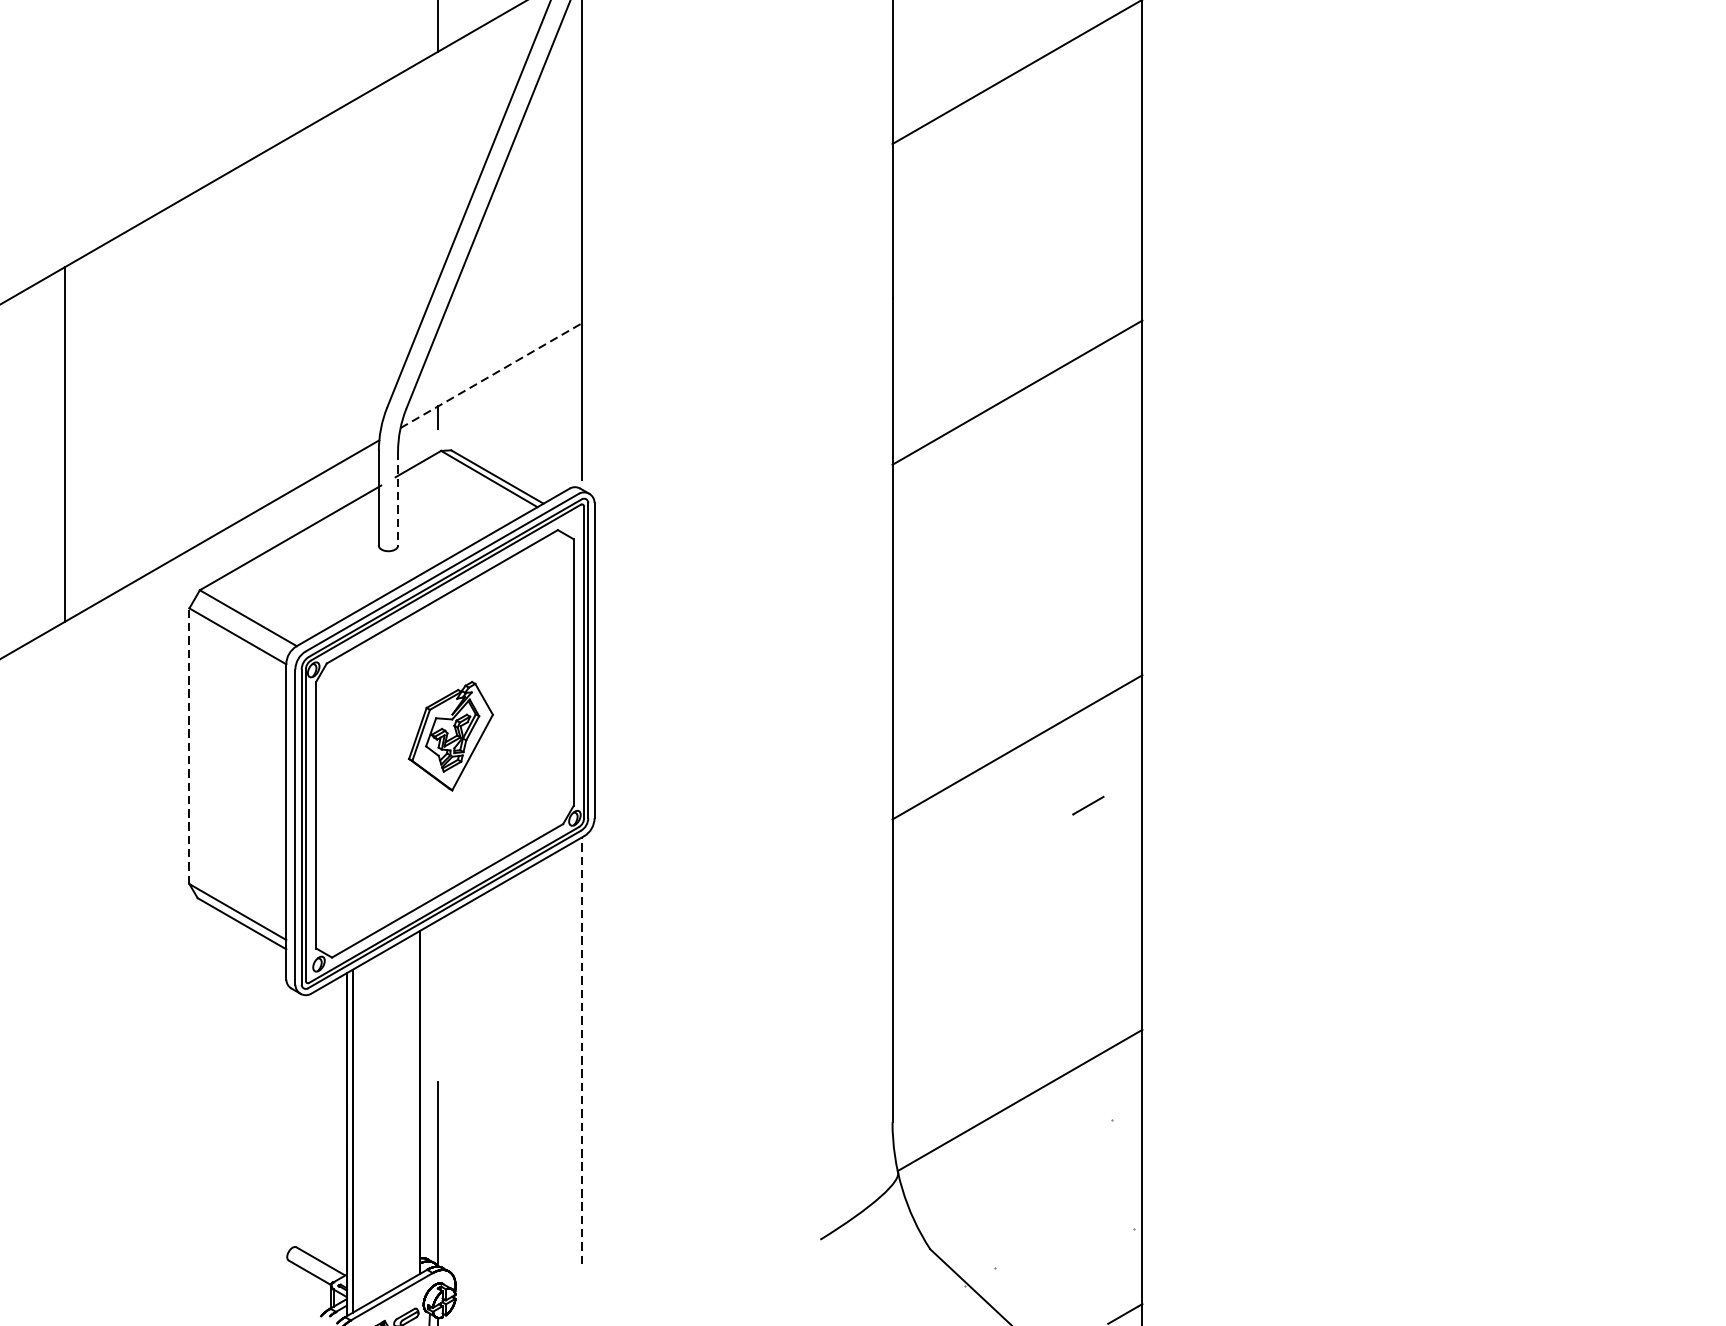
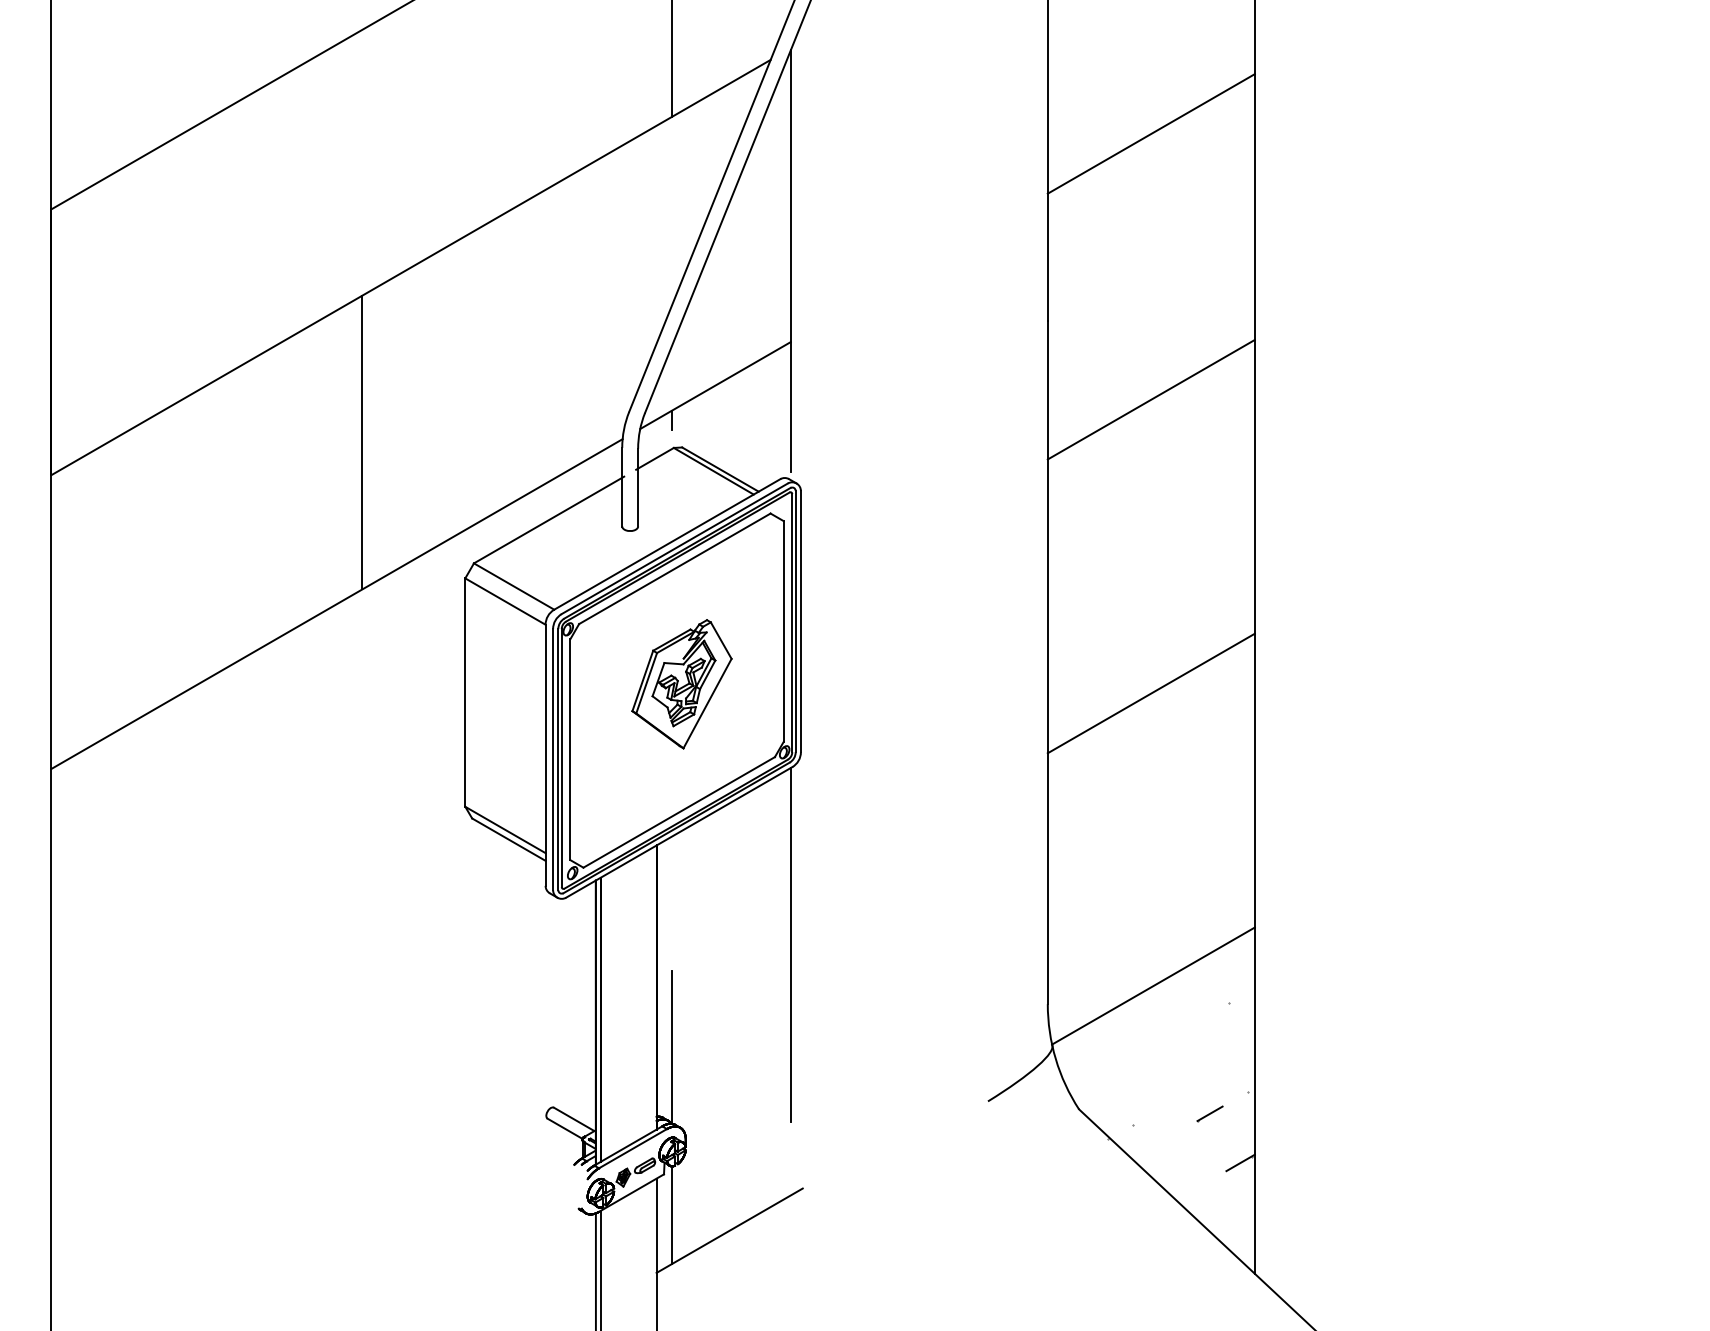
line: (491, 375) -> (715, 385), dashed -> solid
line: (398, 498) -> (638, 487), dashed -> solid
part: (450, 736) -> (681, 684), size x1.43
line: (189, 746) -> (465, 692), dashed -> solid
line: (1087, 805) -> (1209, 1113), moved
line: (581, 1050) -> (790, 944), dashed -> solid

